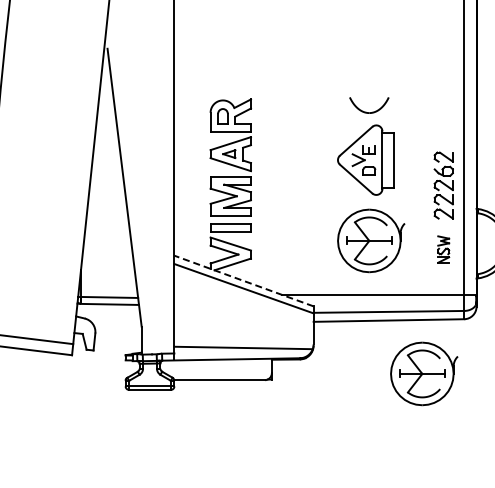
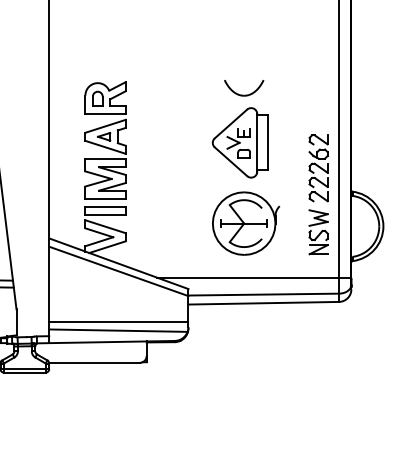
part: (443, 249) -> (318, 232), size x1.67
line: (243, 280) -> (118, 263), dashed -> solid
line: (243, 339) -> (118, 322), added
part: (424, 373) -> (299, 356), removed

